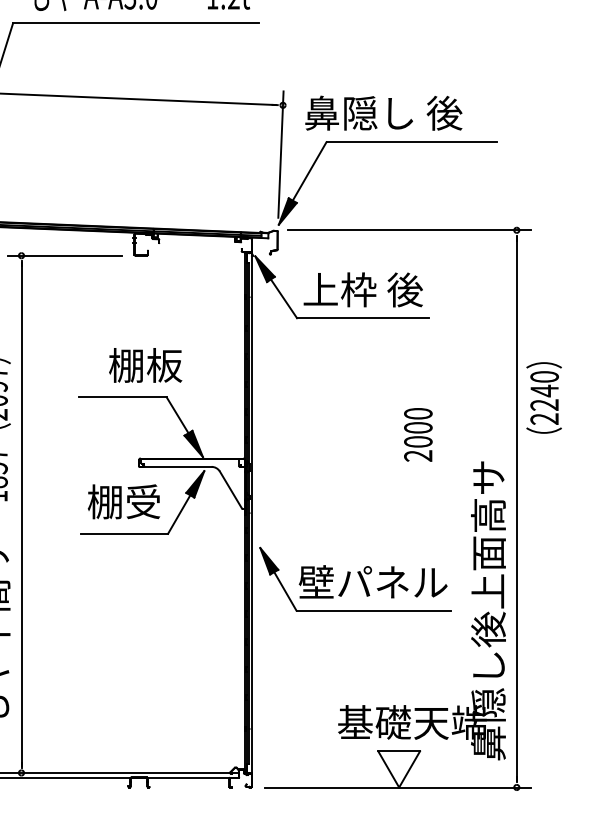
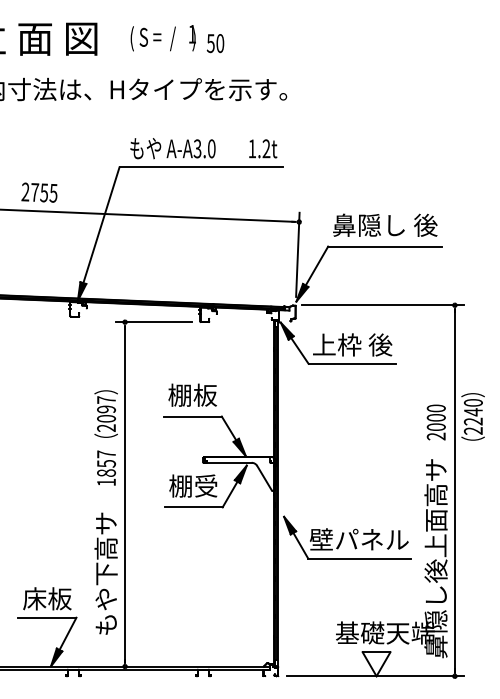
text: (384, 112) -> (385, 224), moved
text: (145, 364) -> (192, 394), moved
text: (417, 434) -> (435, 422), moved

